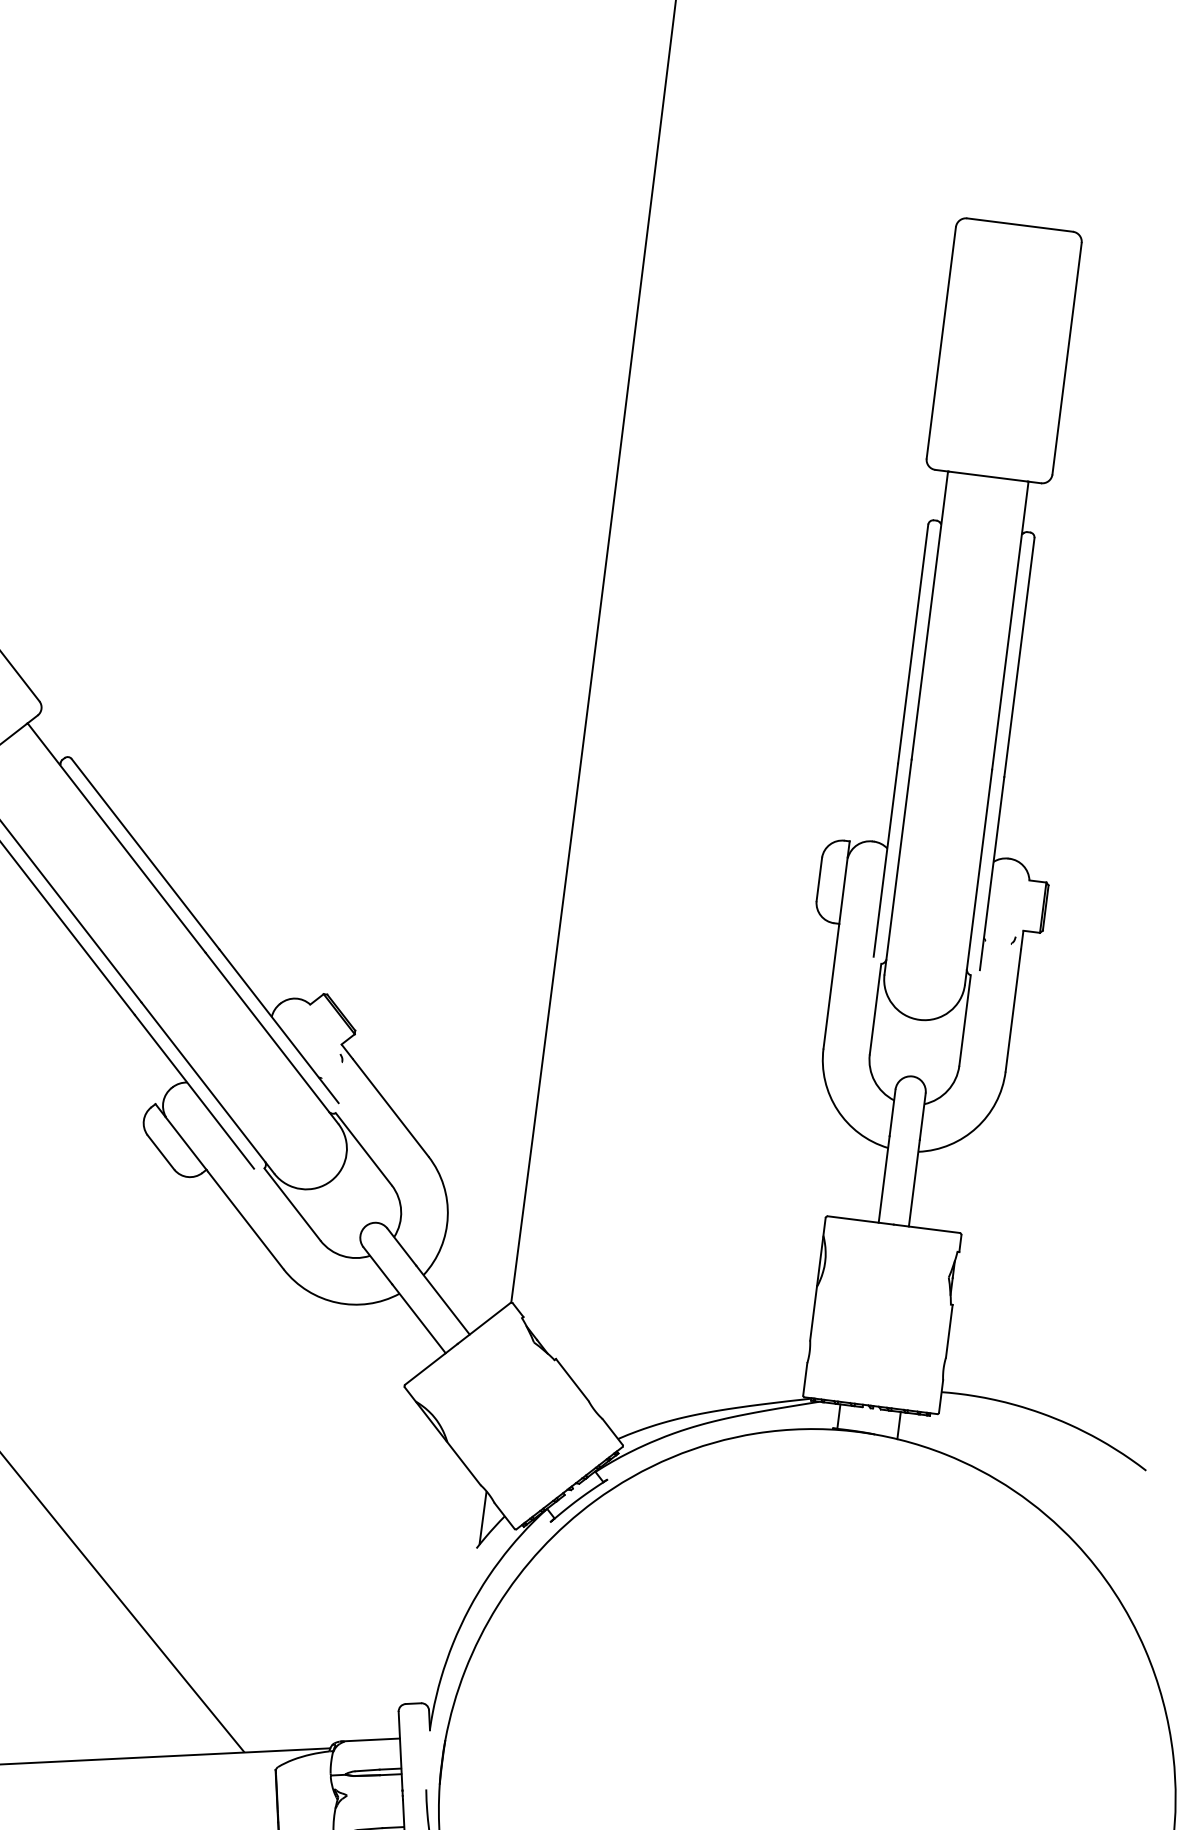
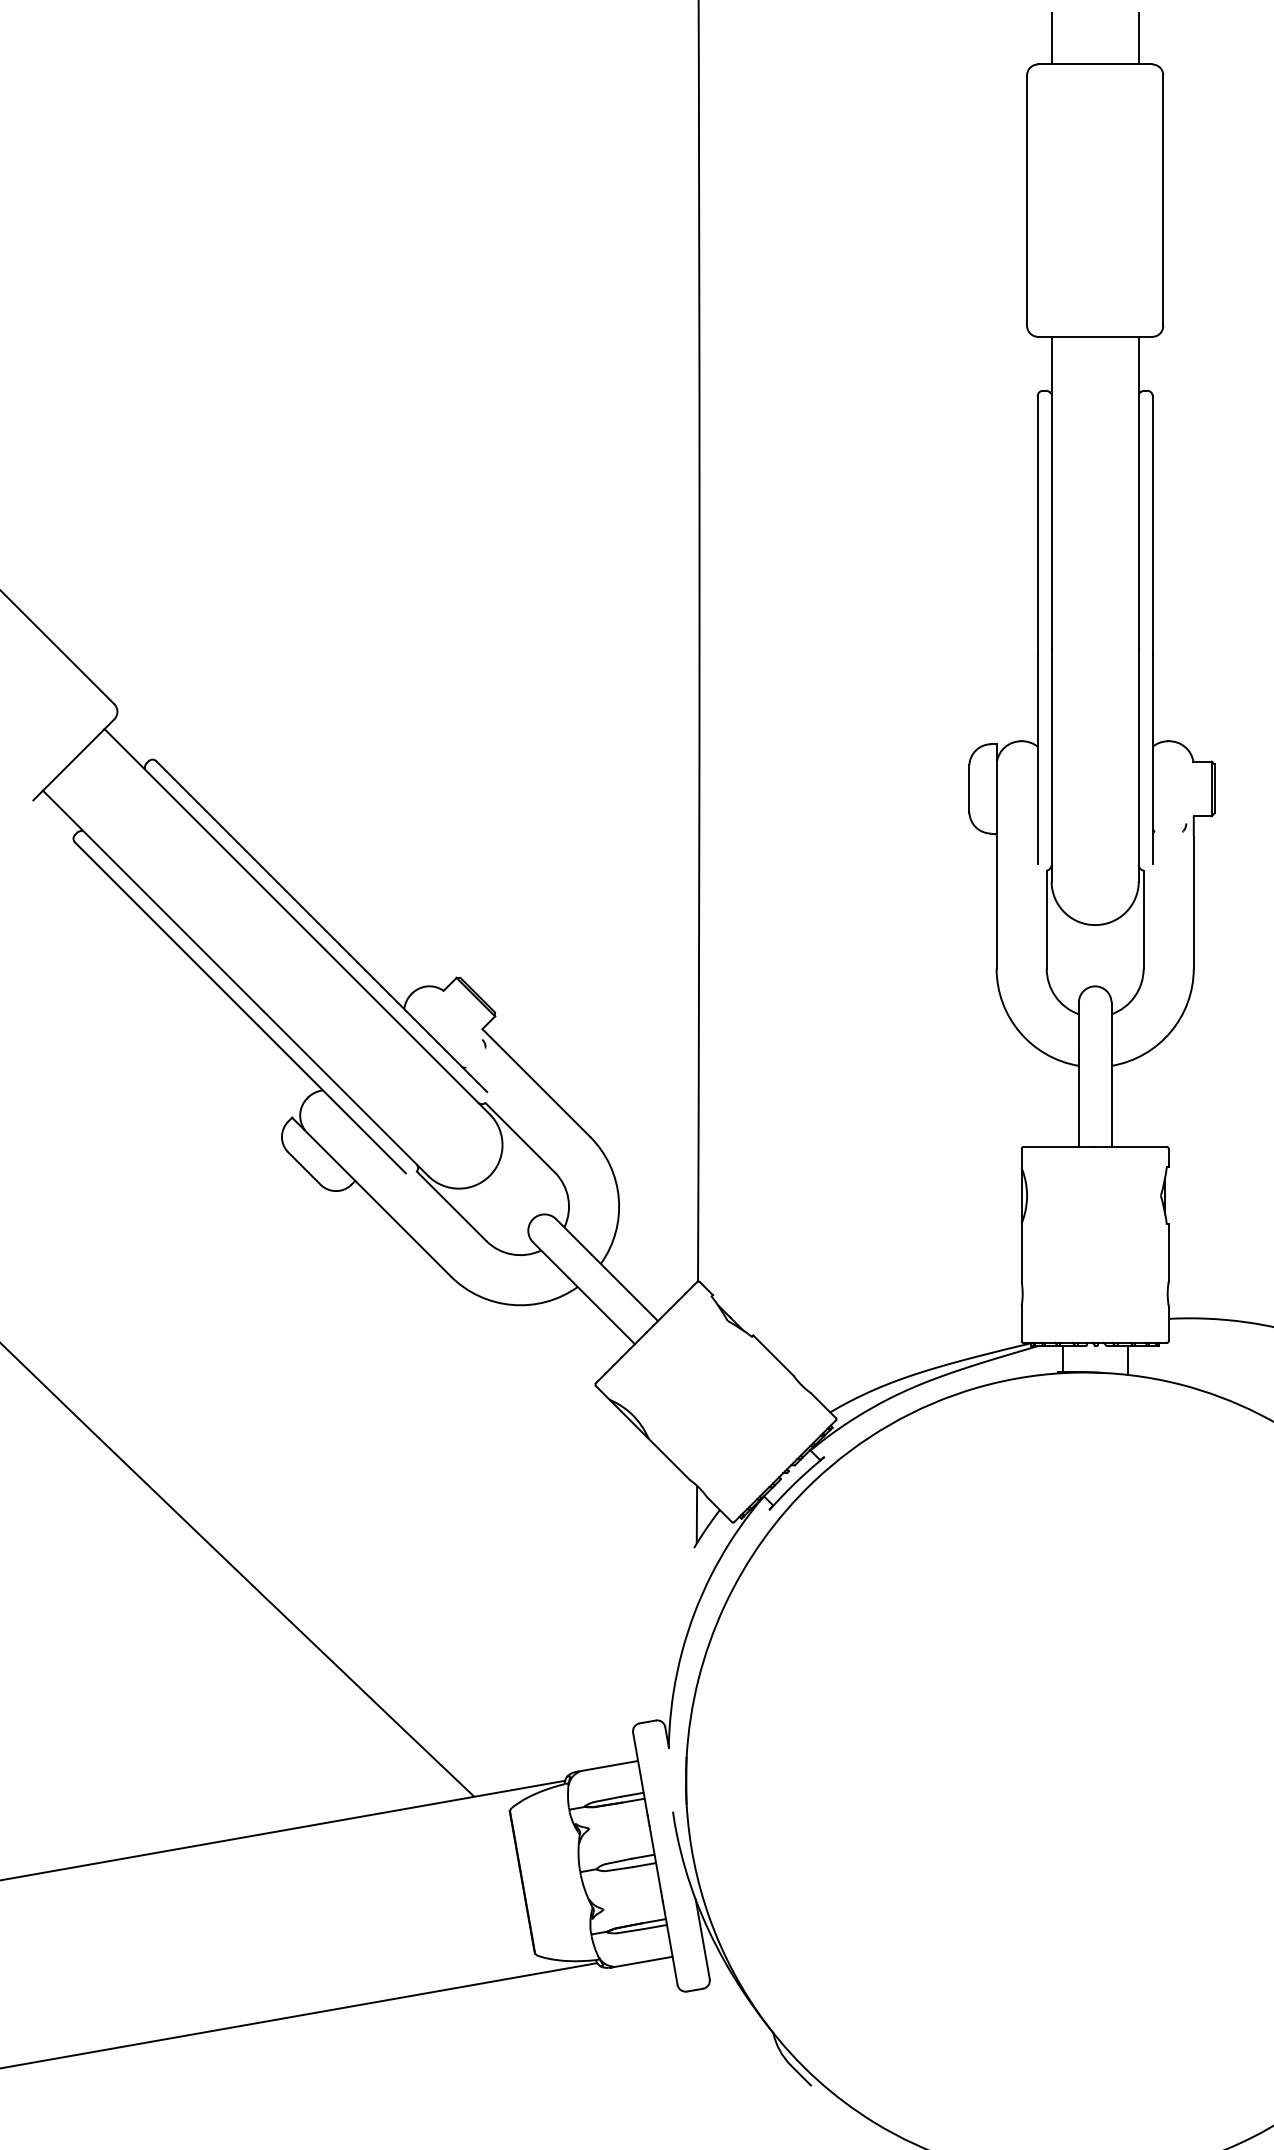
line: (982, 195) -> (1051, 38), added
line: (1063, 206) -> (1138, 38), added

